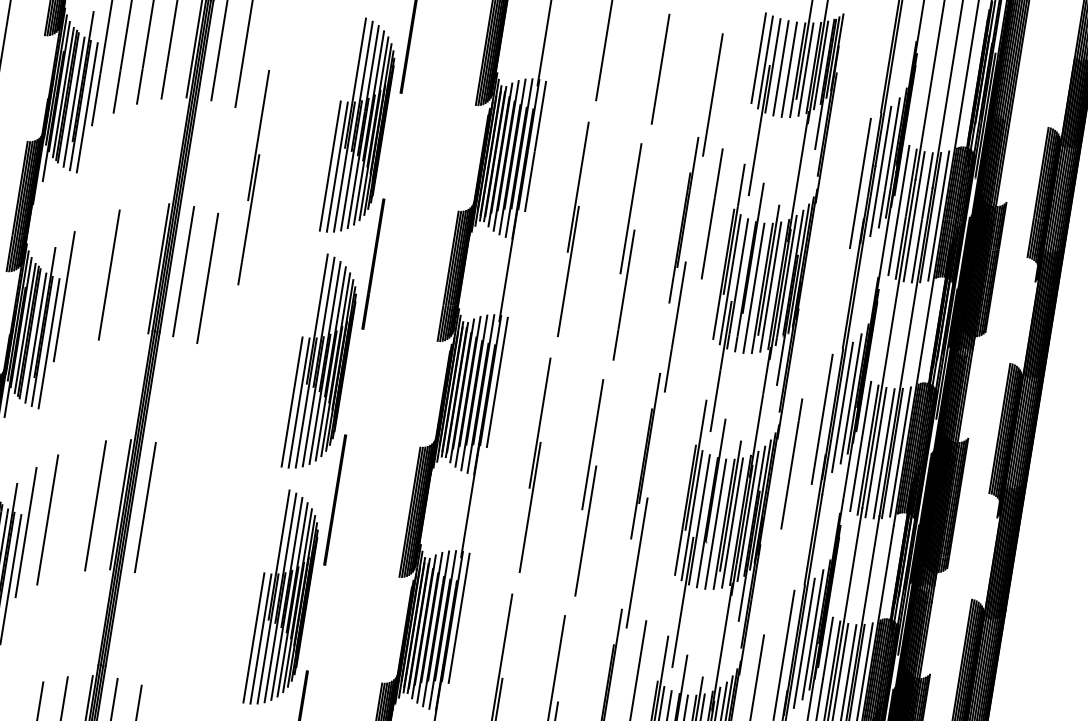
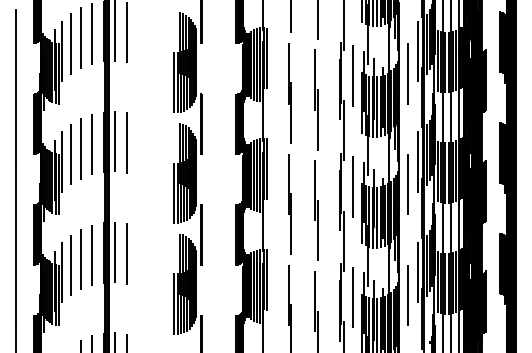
part: (252, 177) -> (139, 93), removed
line: (830, 227) -> (407, 73), added
line: (134, 269) -> (92, 144), added
line: (86, 283) -> (71, 154), added
line: (673, 448) -> (352, 186), added
line: (71, 510) -> (81, 259), added
line: (169, 513) -> (126, 253), added

